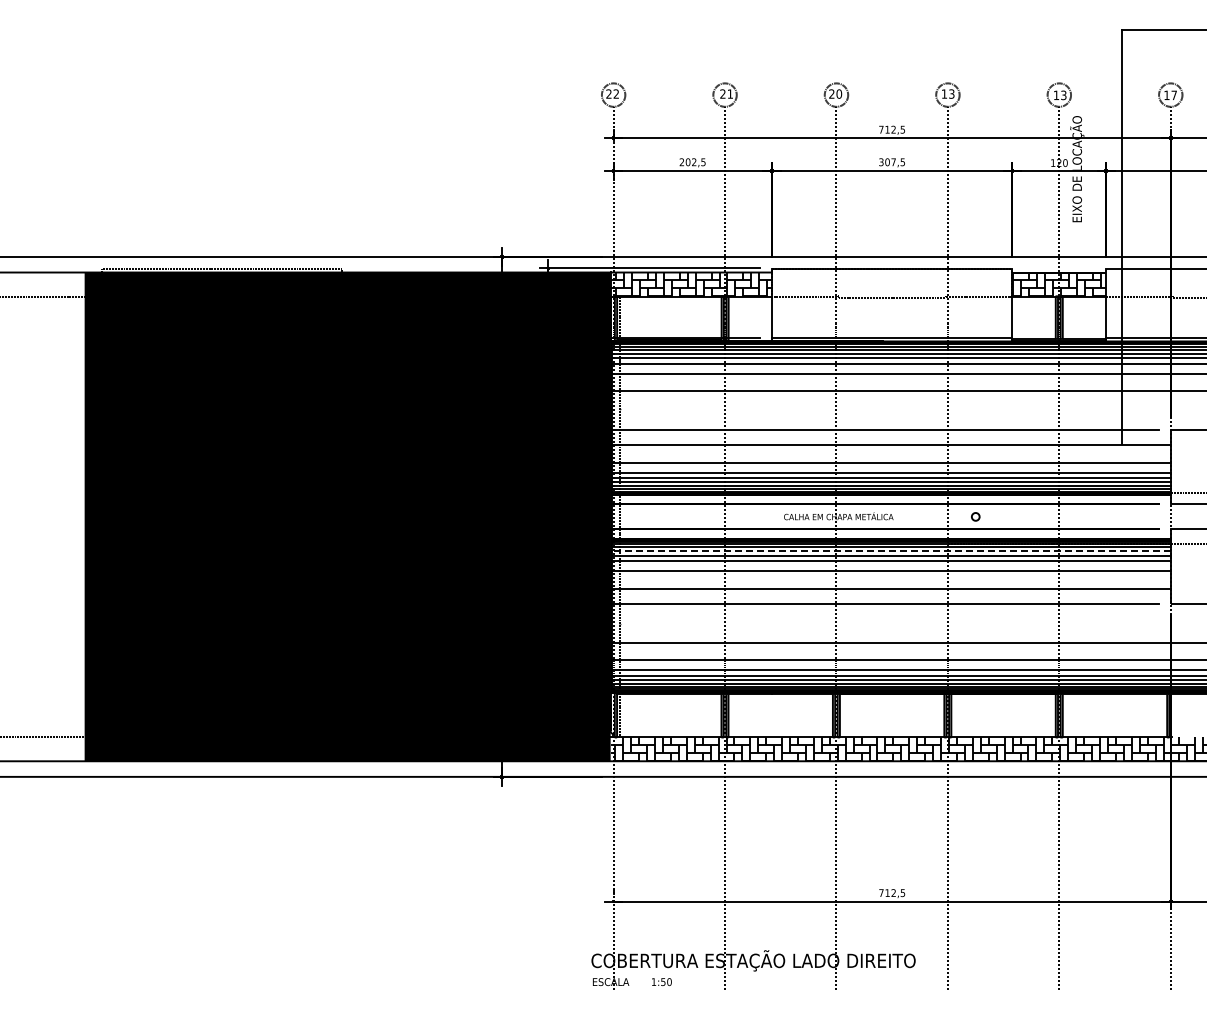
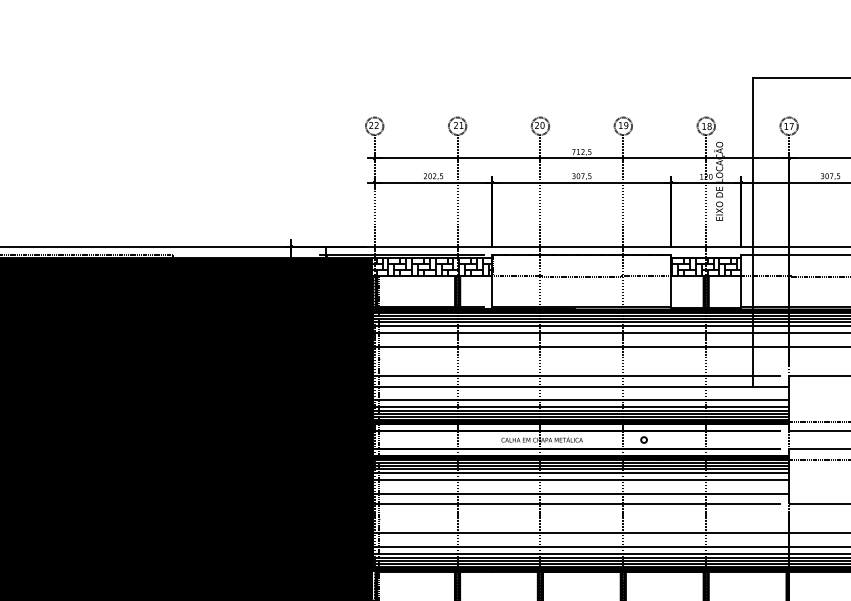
text: (951, 93) -> (626, 125), 13 -> 19
text: (1063, 95) -> (709, 126), 13 -> 18
line: (891, 551) -> (581, 465), dashed -> solid

